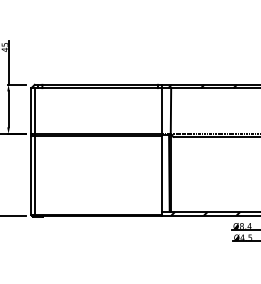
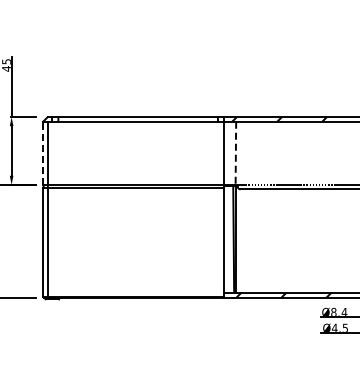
line: (31, 111) -> (43, 153), solid -> dashed
line: (170, 111) -> (235, 154), solid -> dashed

